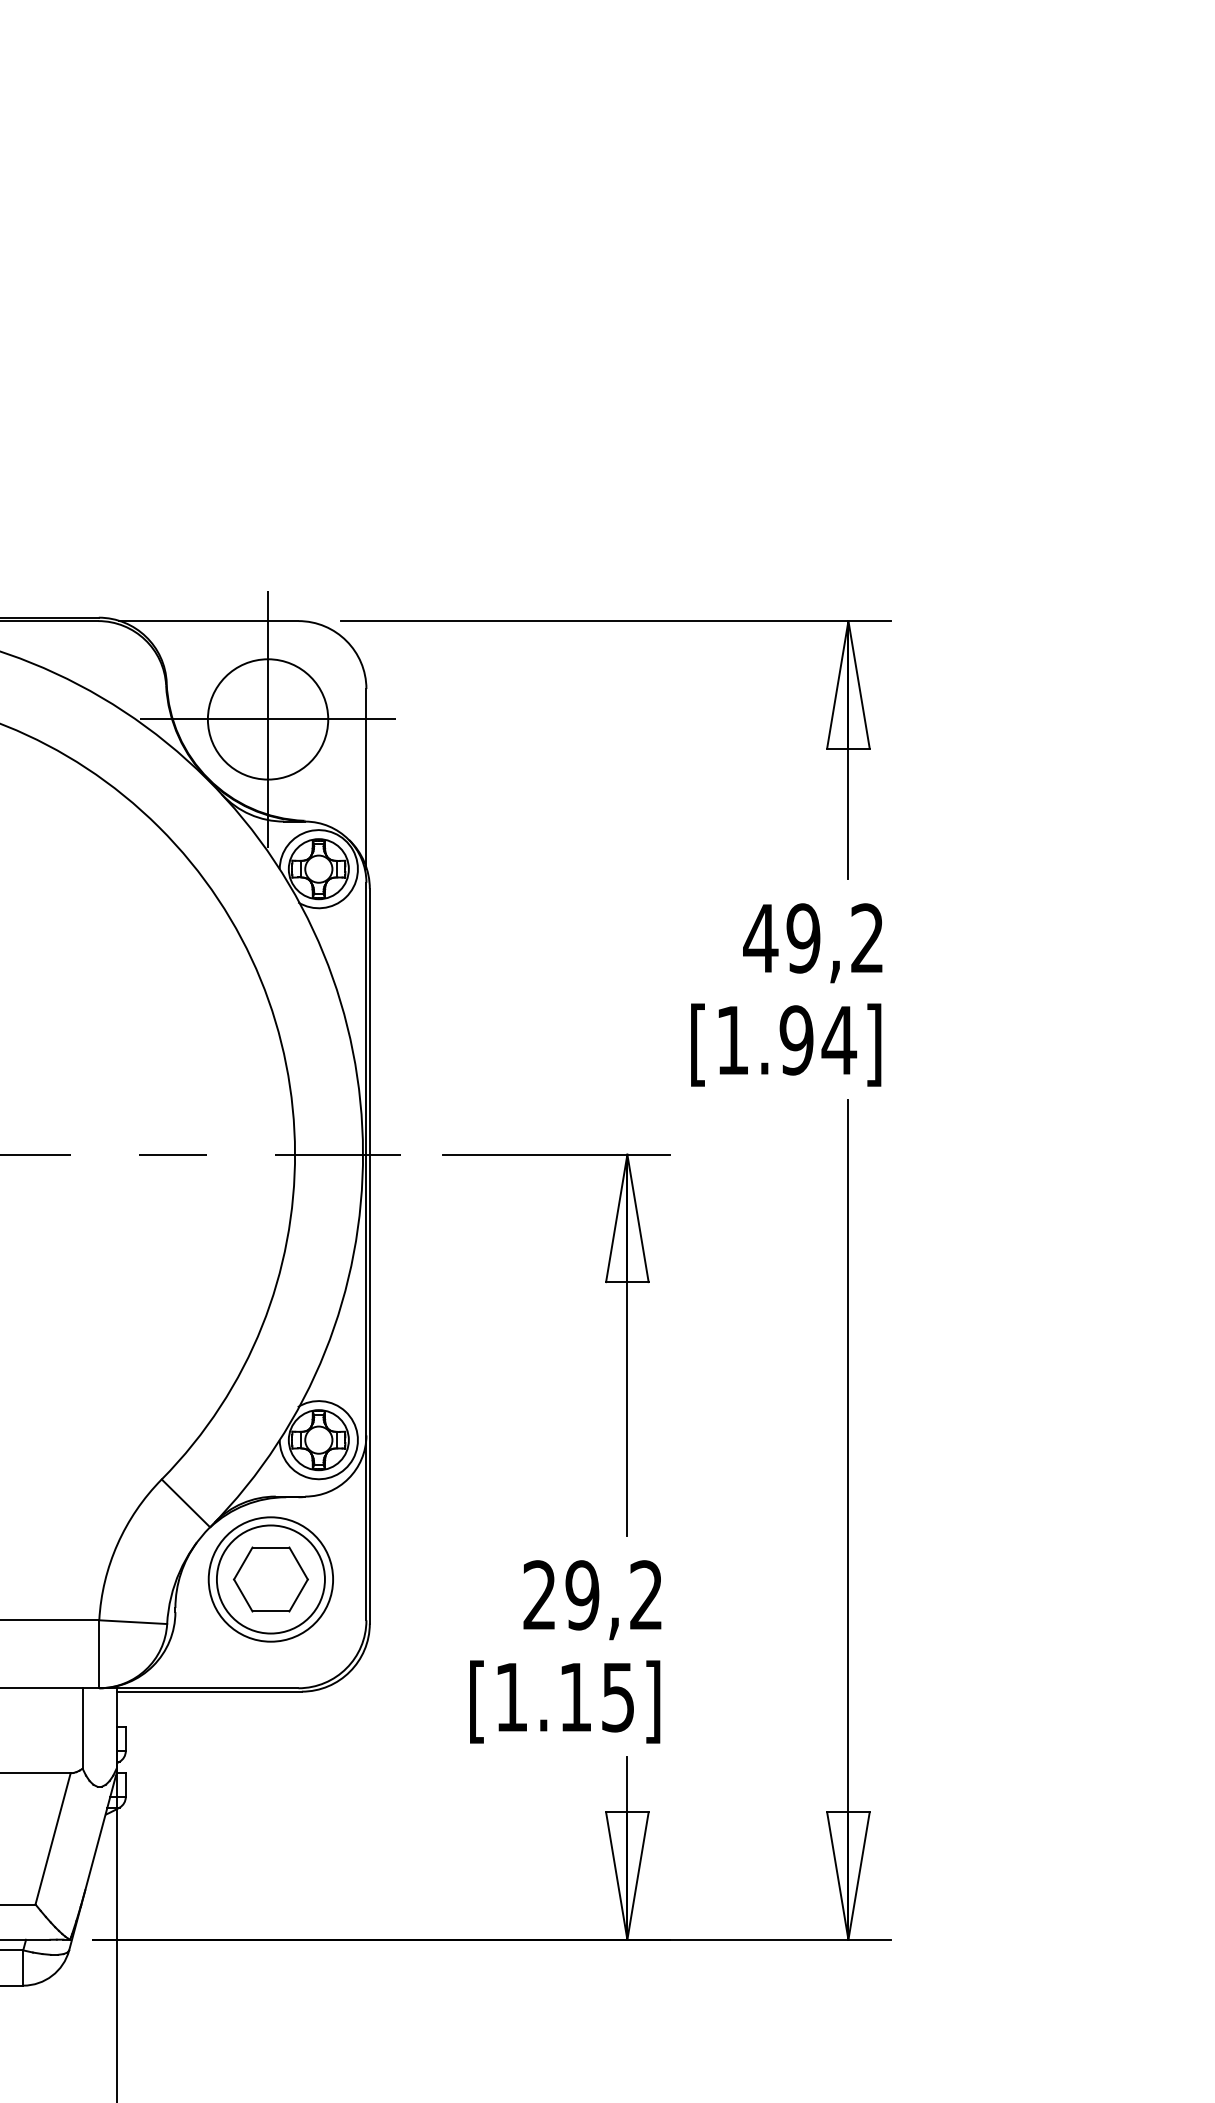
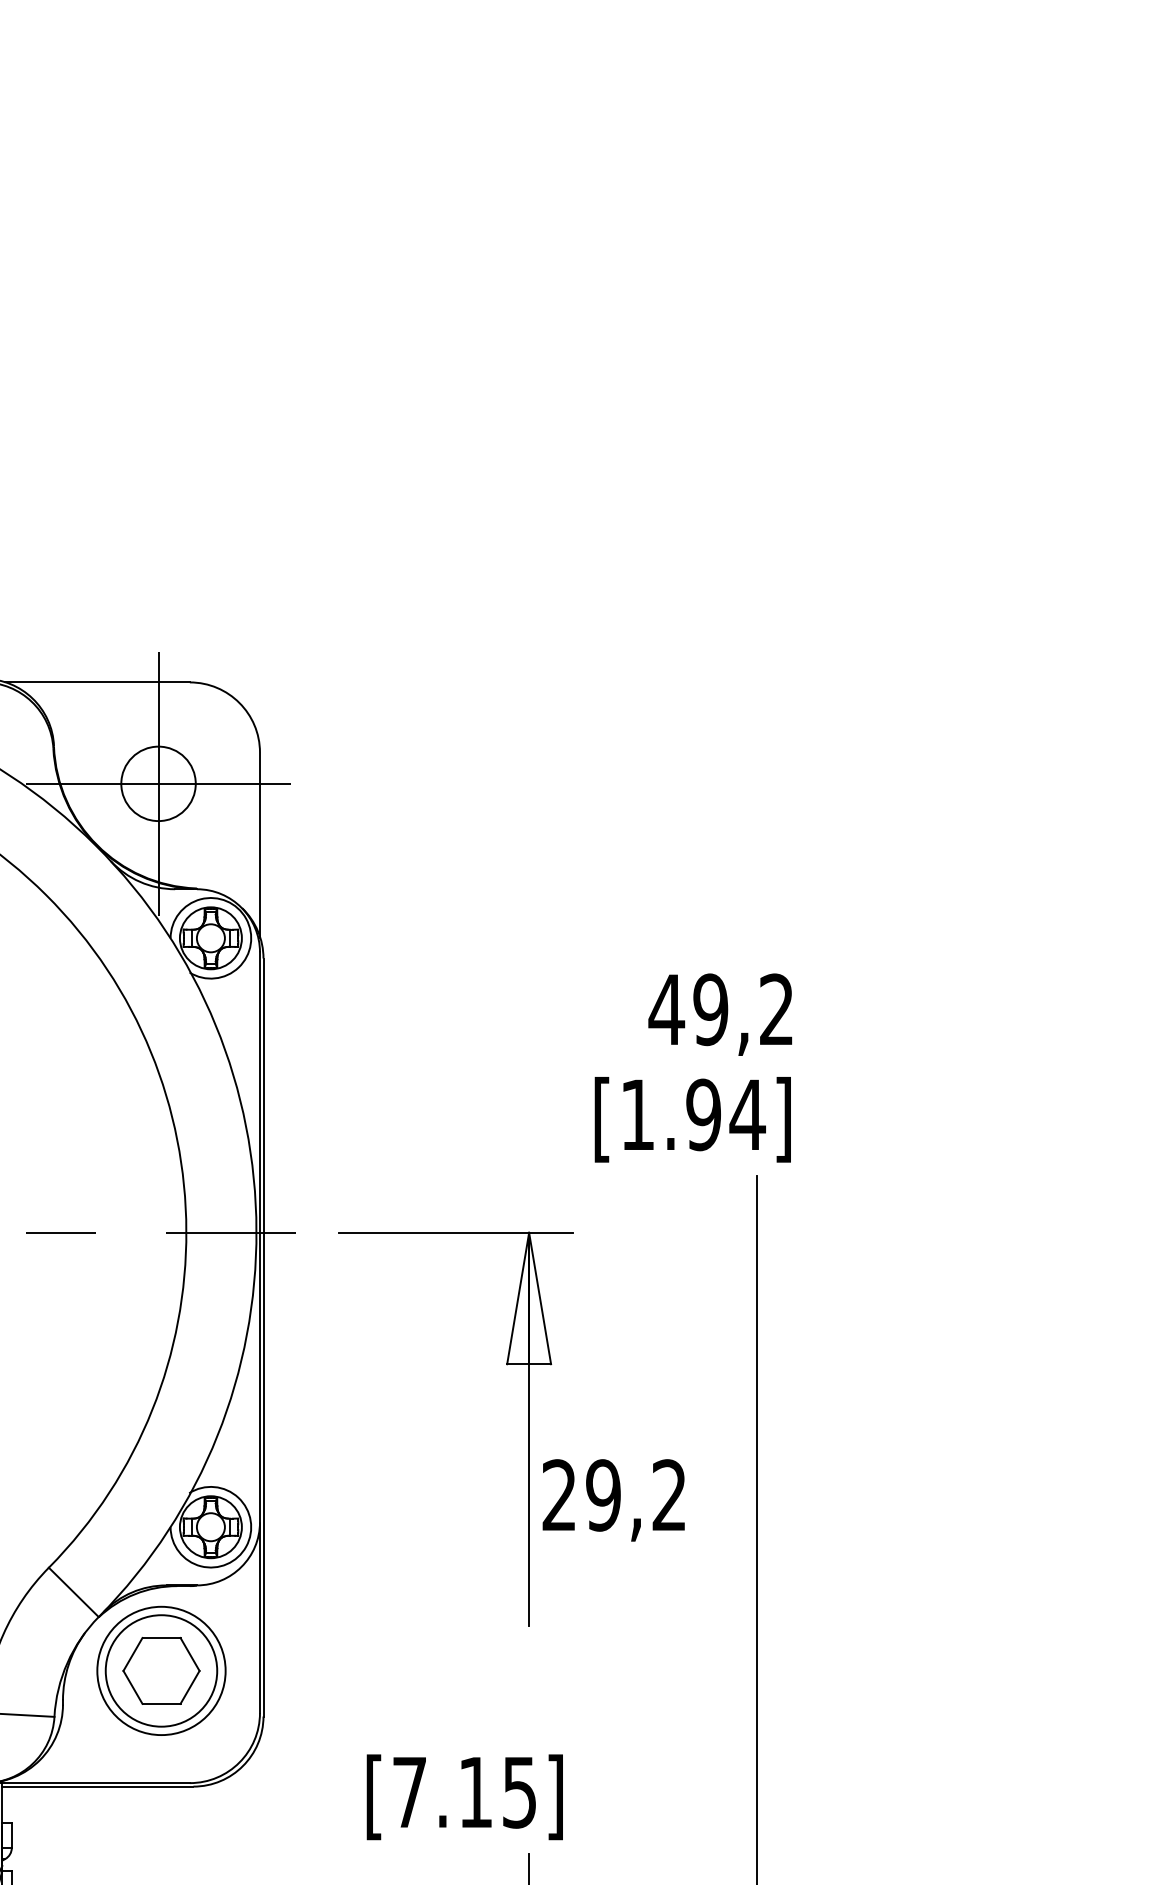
part: (615, 621) -> (516, 682), removed
circle: (267, 719) -> (157, 783), size x0.6
text: (592, 1600) -> (613, 1500), moved
text: (511, 1697) -> (409, 1792), [1.15] -> [7.15]

